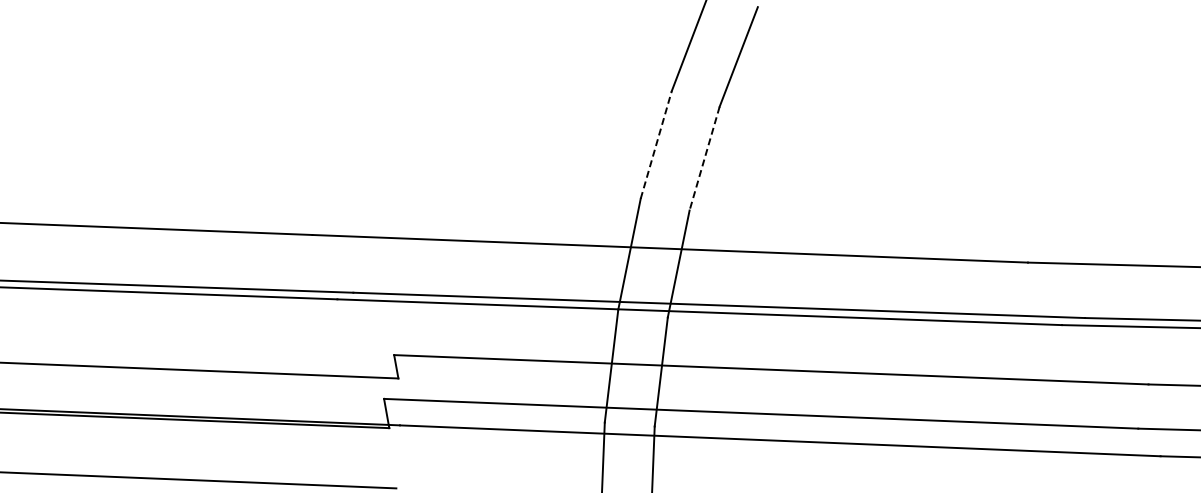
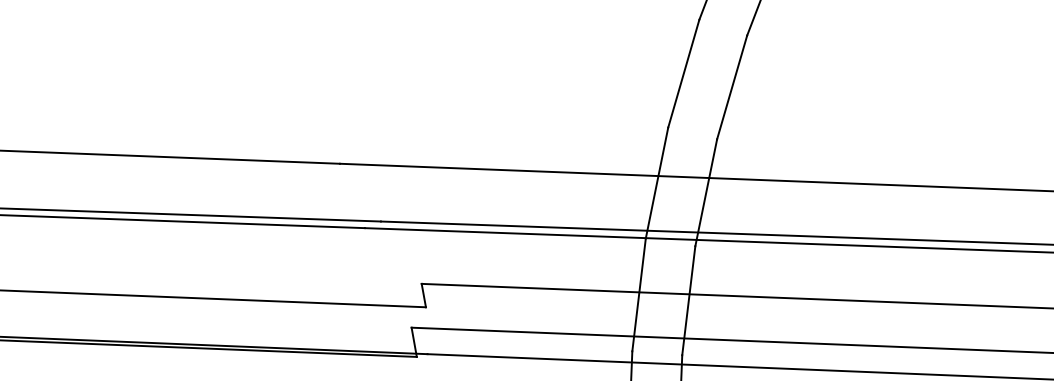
line: (656, 144) -> (684, 73), dashed -> solid
line: (704, 159) -> (732, 88), dashed -> solid

